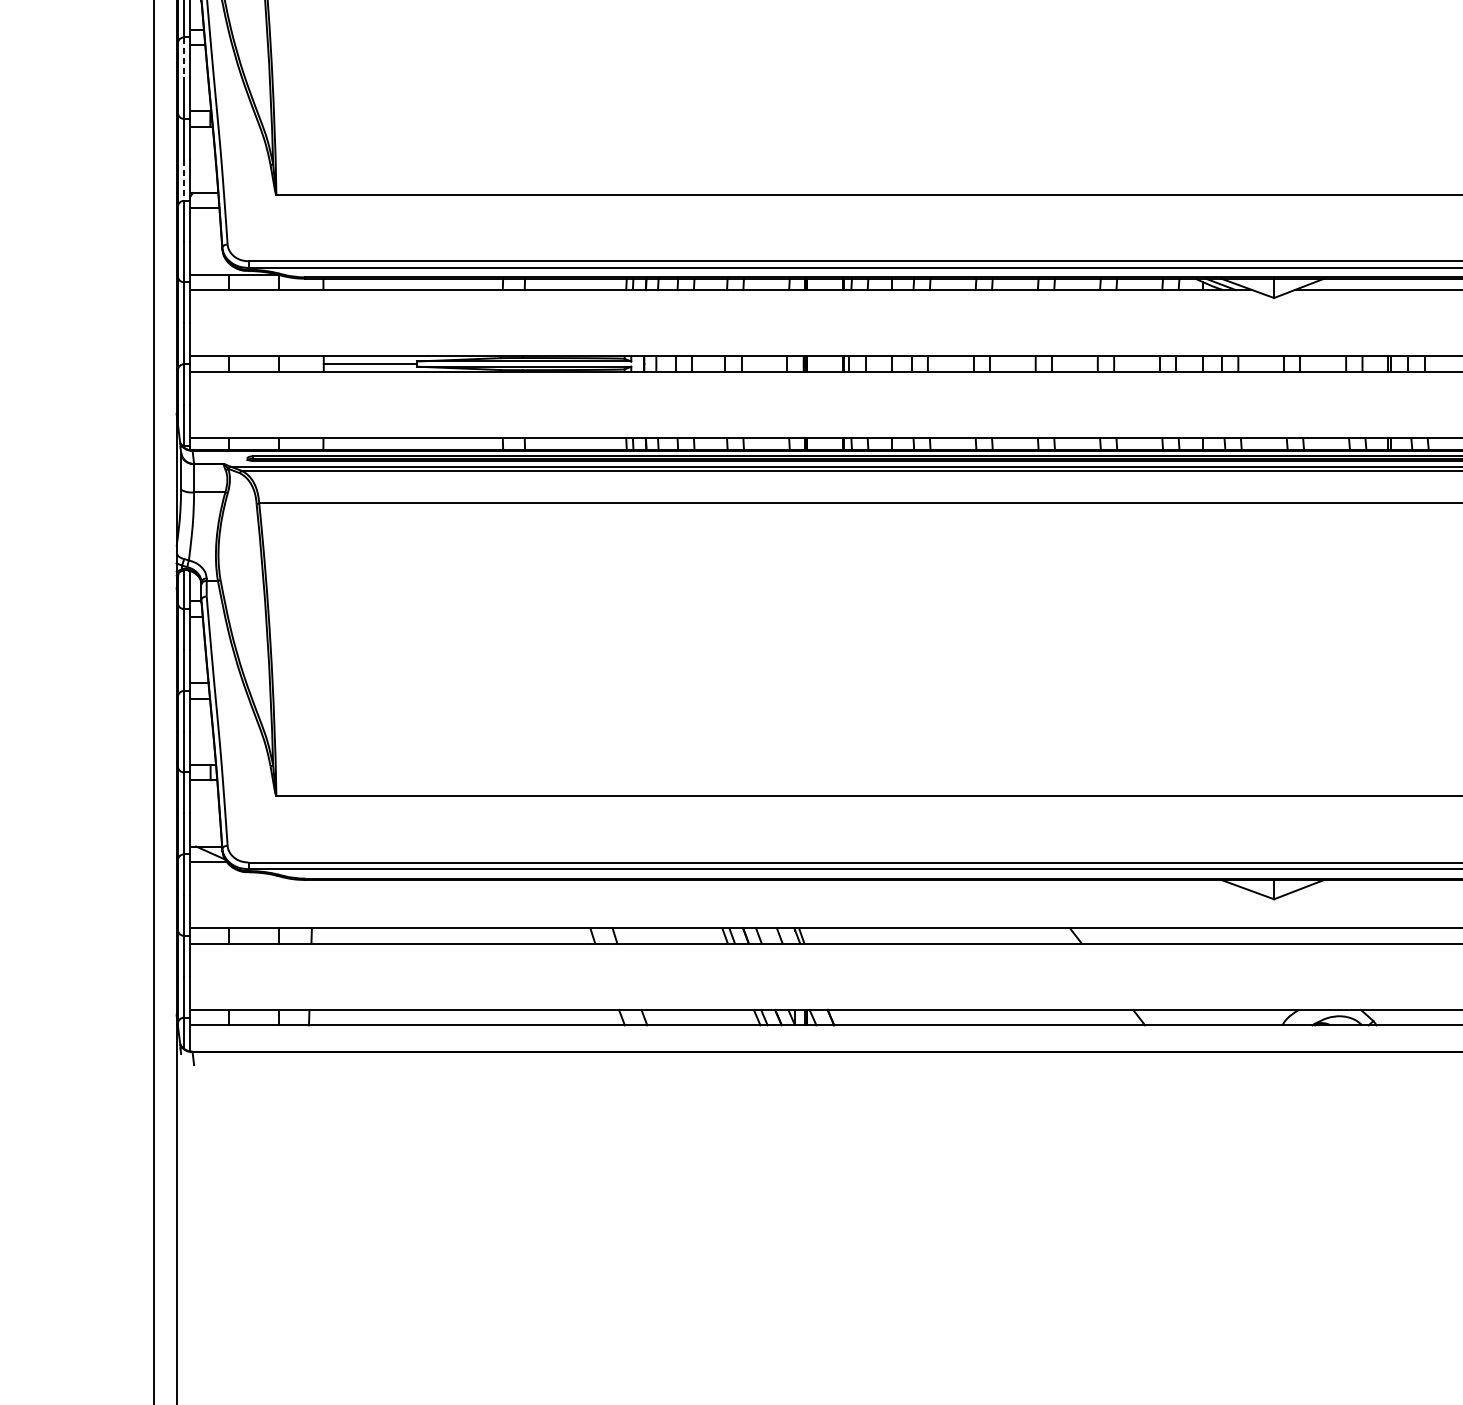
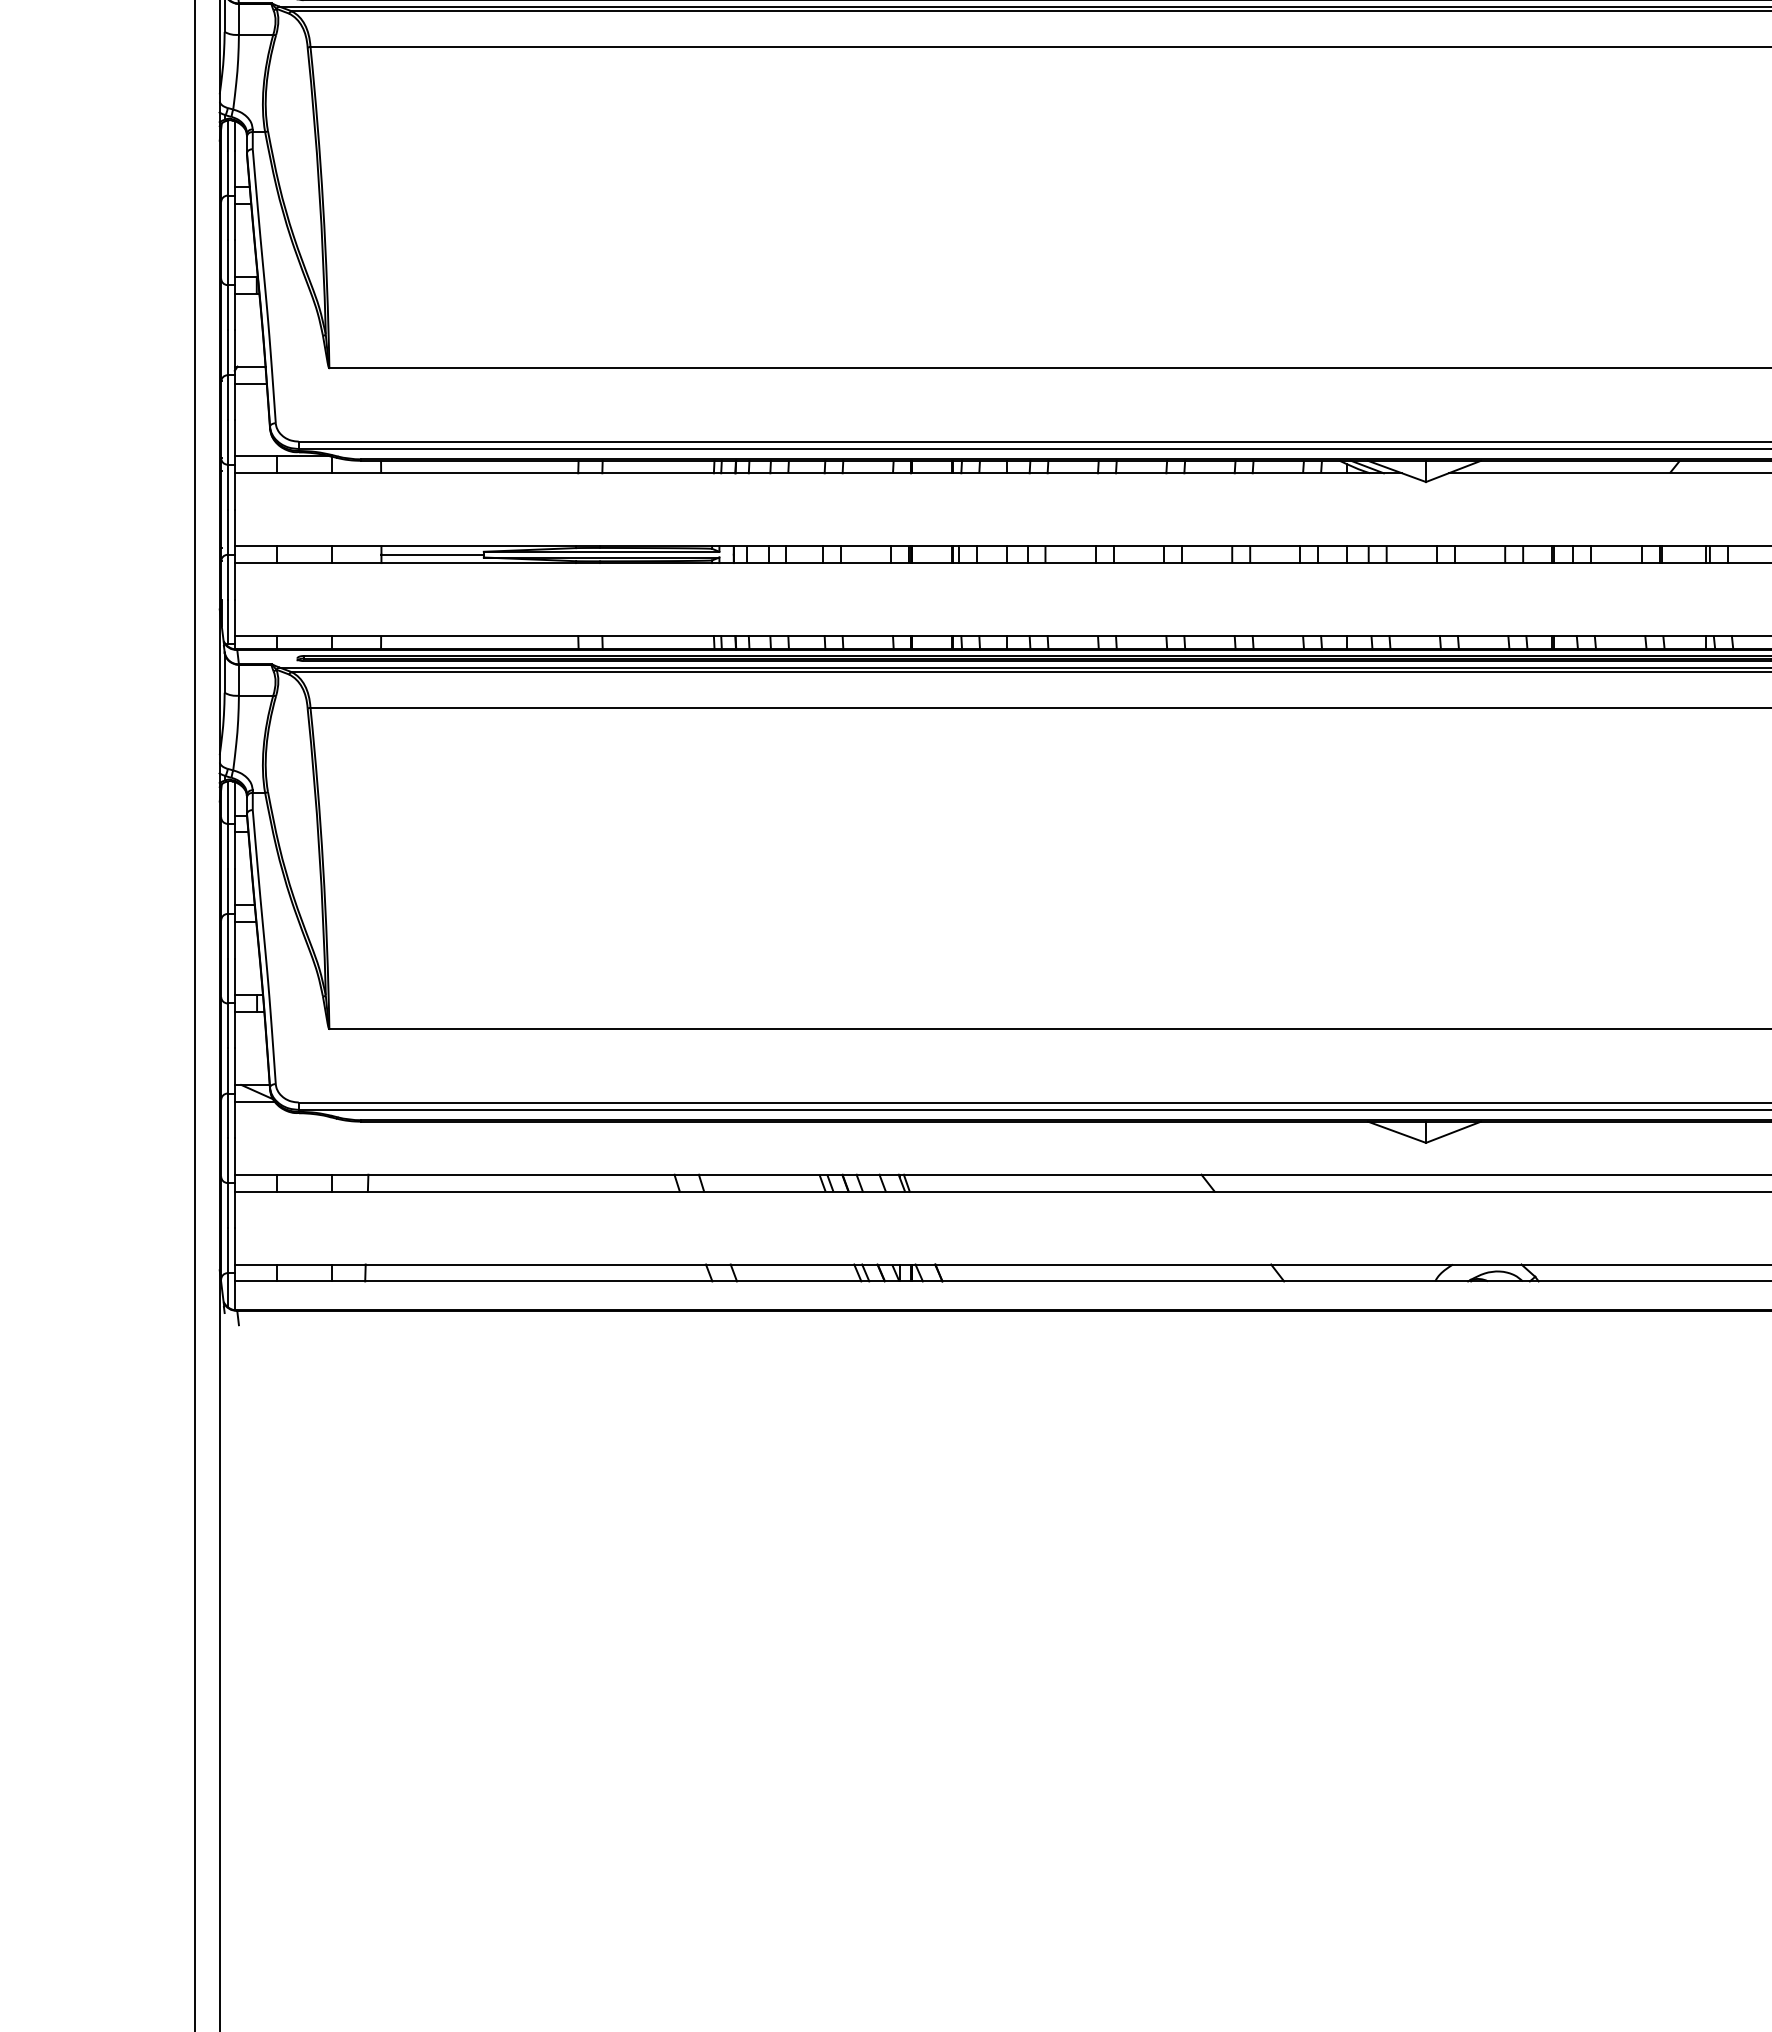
line: (183, 58) -> (227, 218), dashed -> solid
line: (183, 180) -> (227, 352), dashed -> solid

